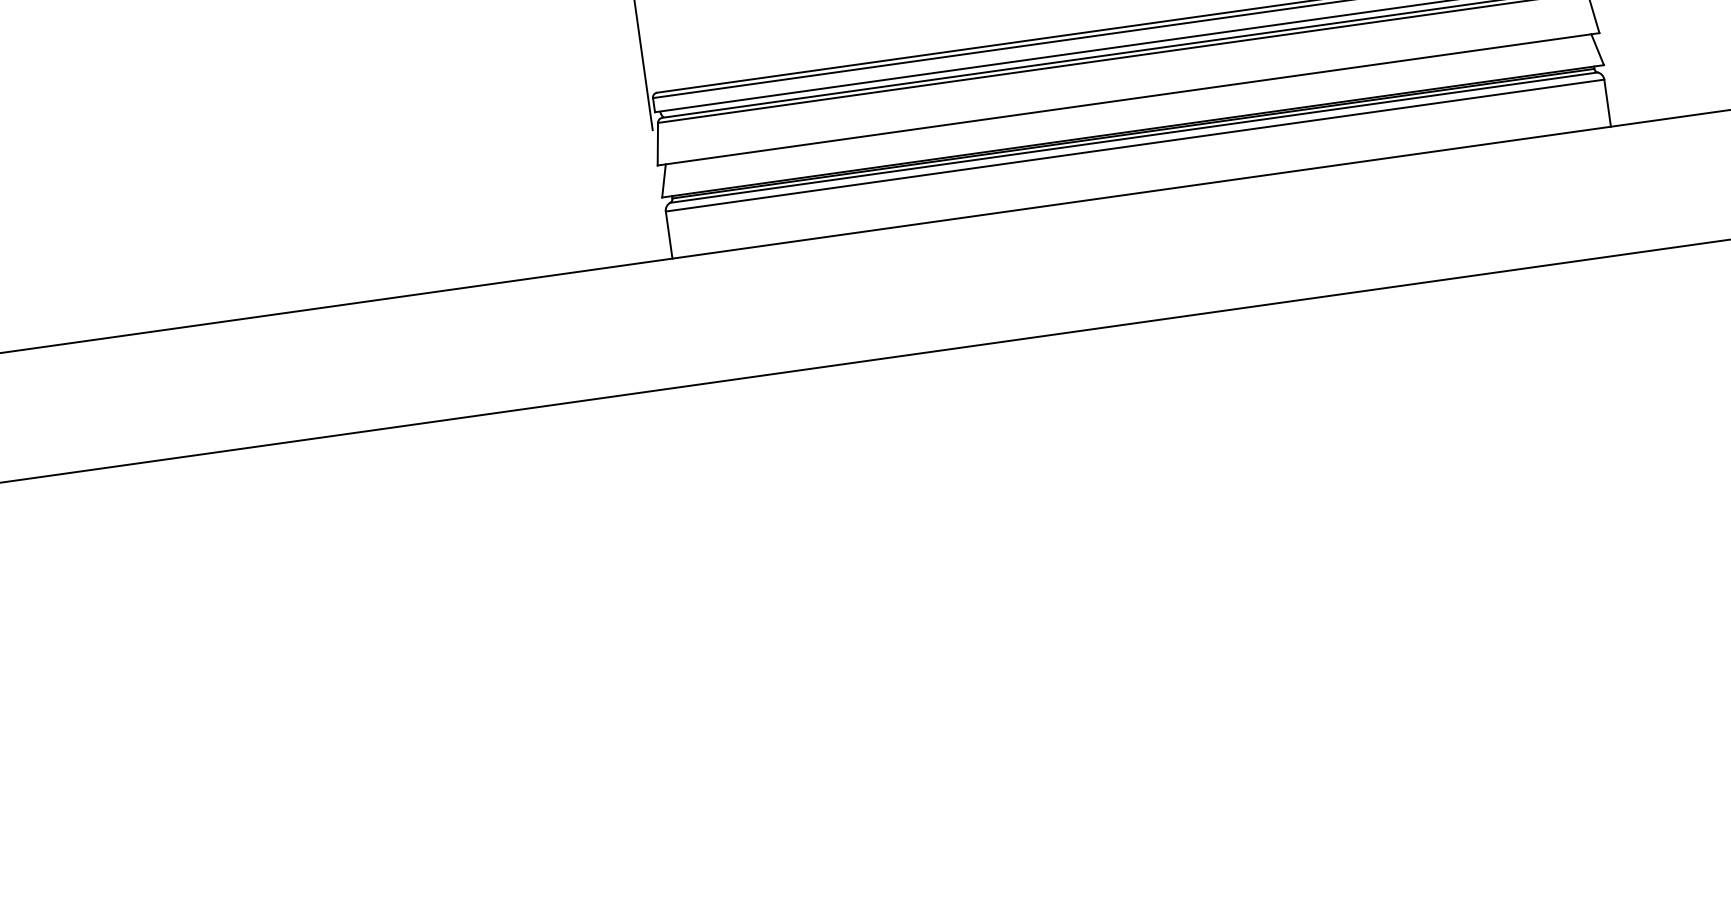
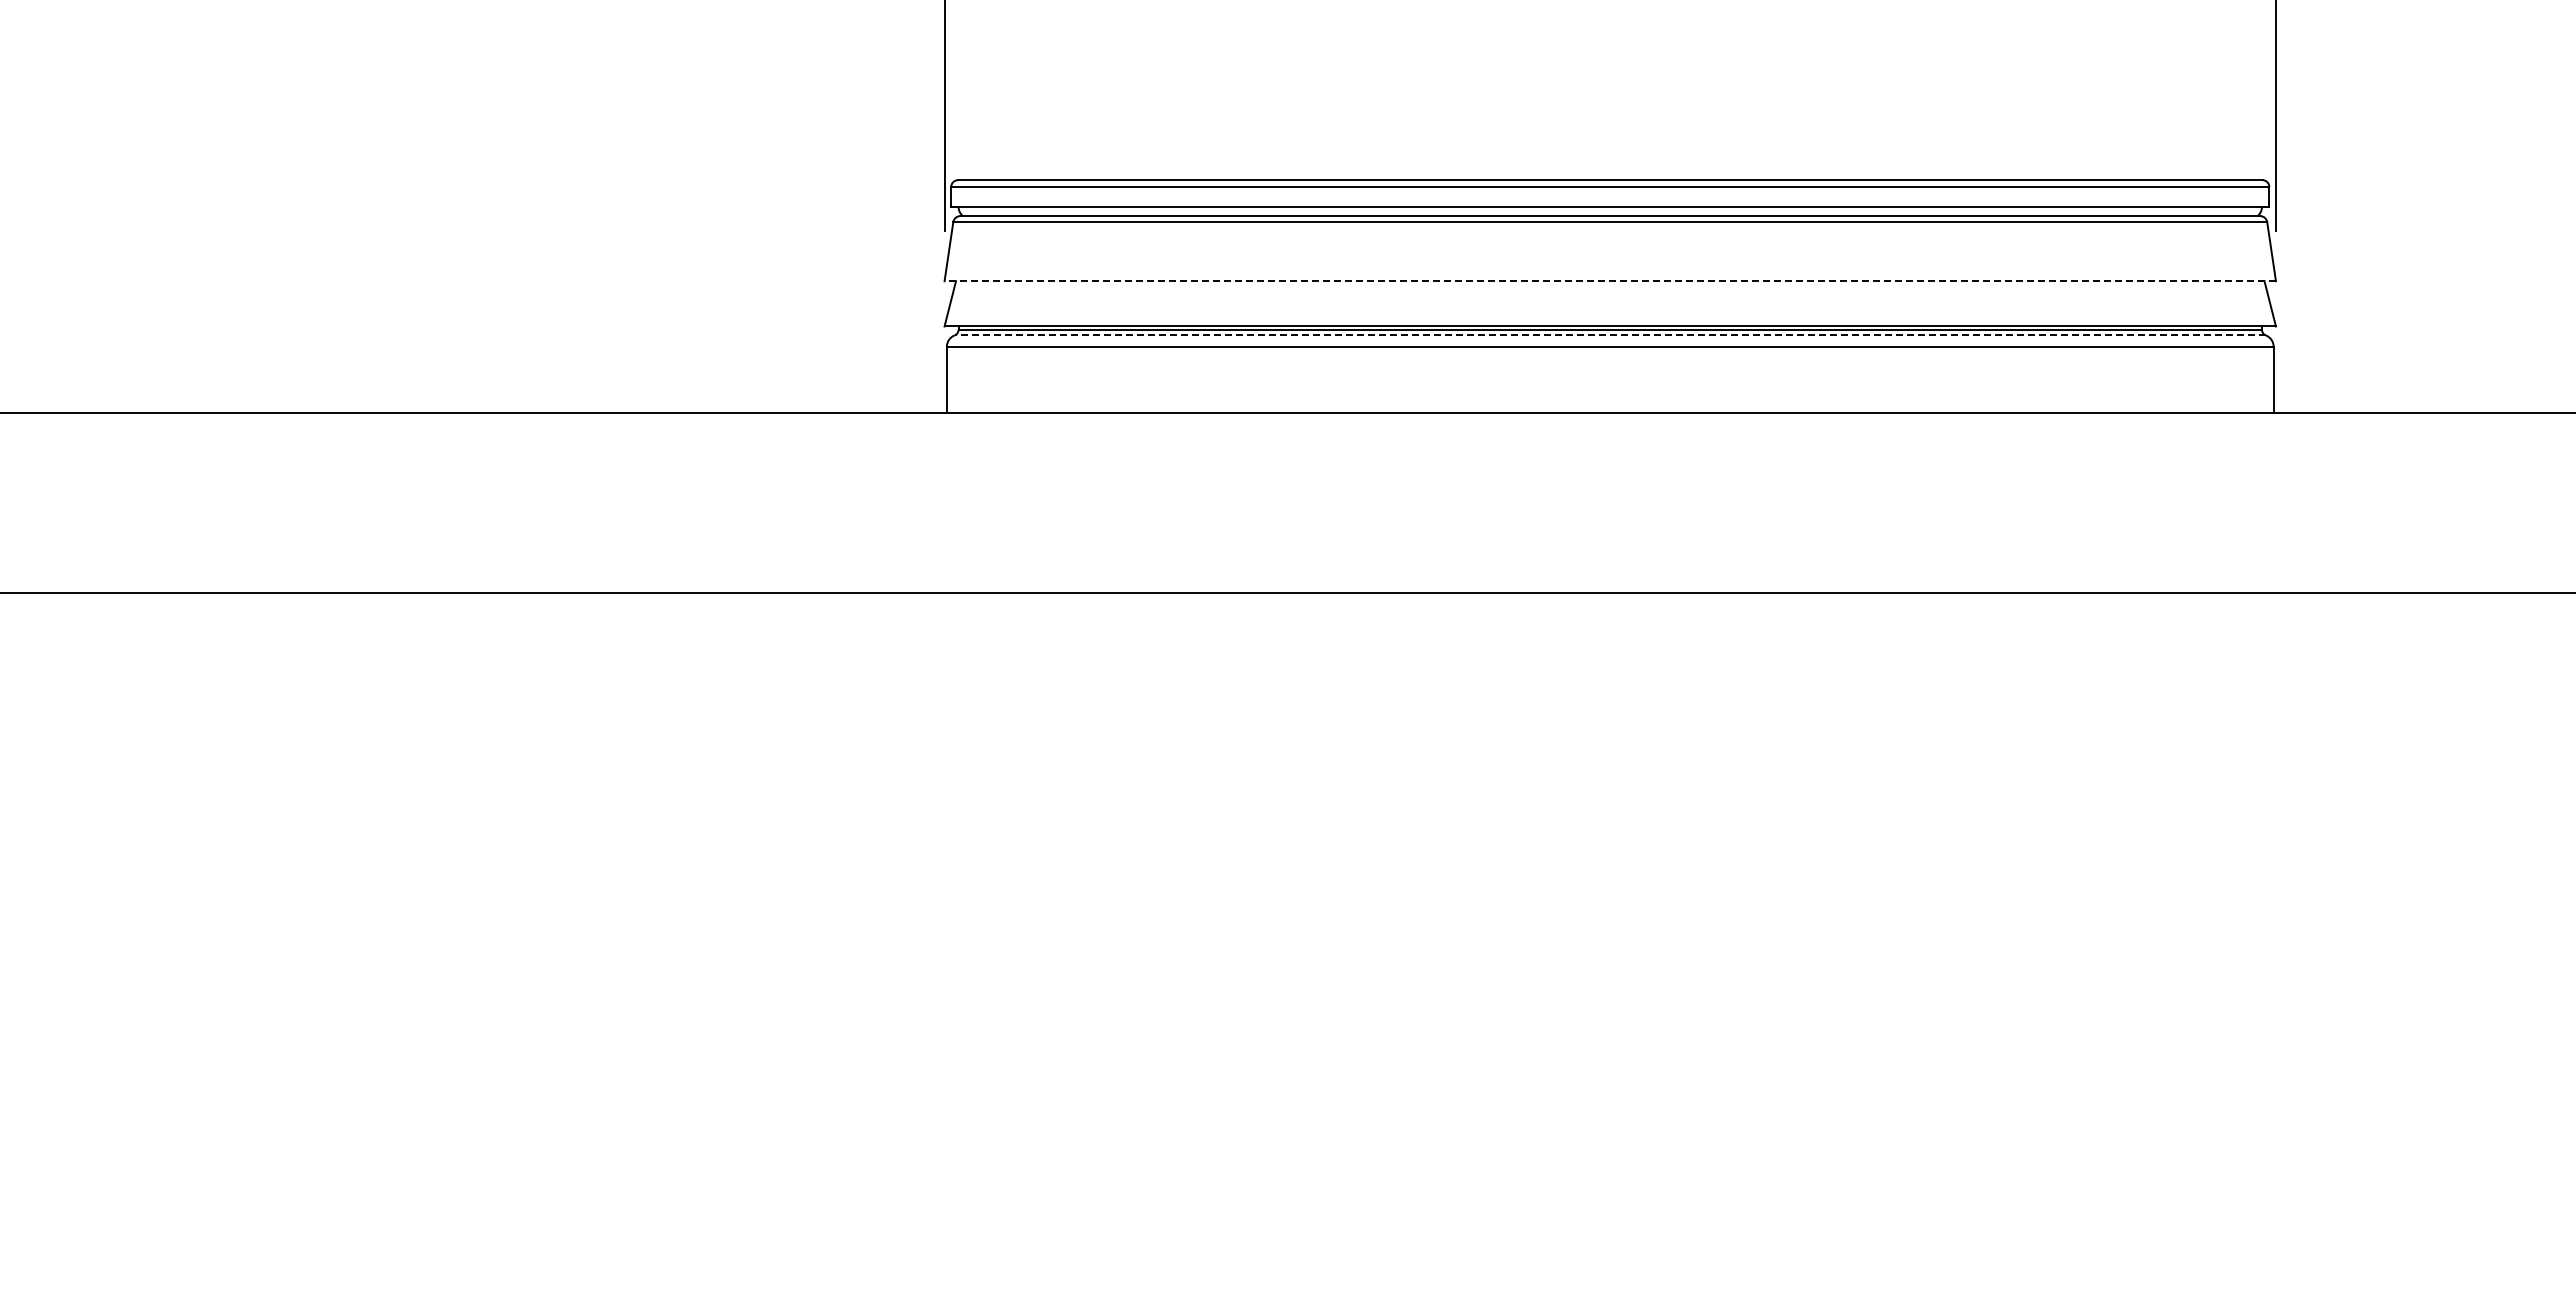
line: (1128, 99) -> (1610, 281), solid -> dashed
line: (1134, 137) -> (1610, 335), solid -> dashed

